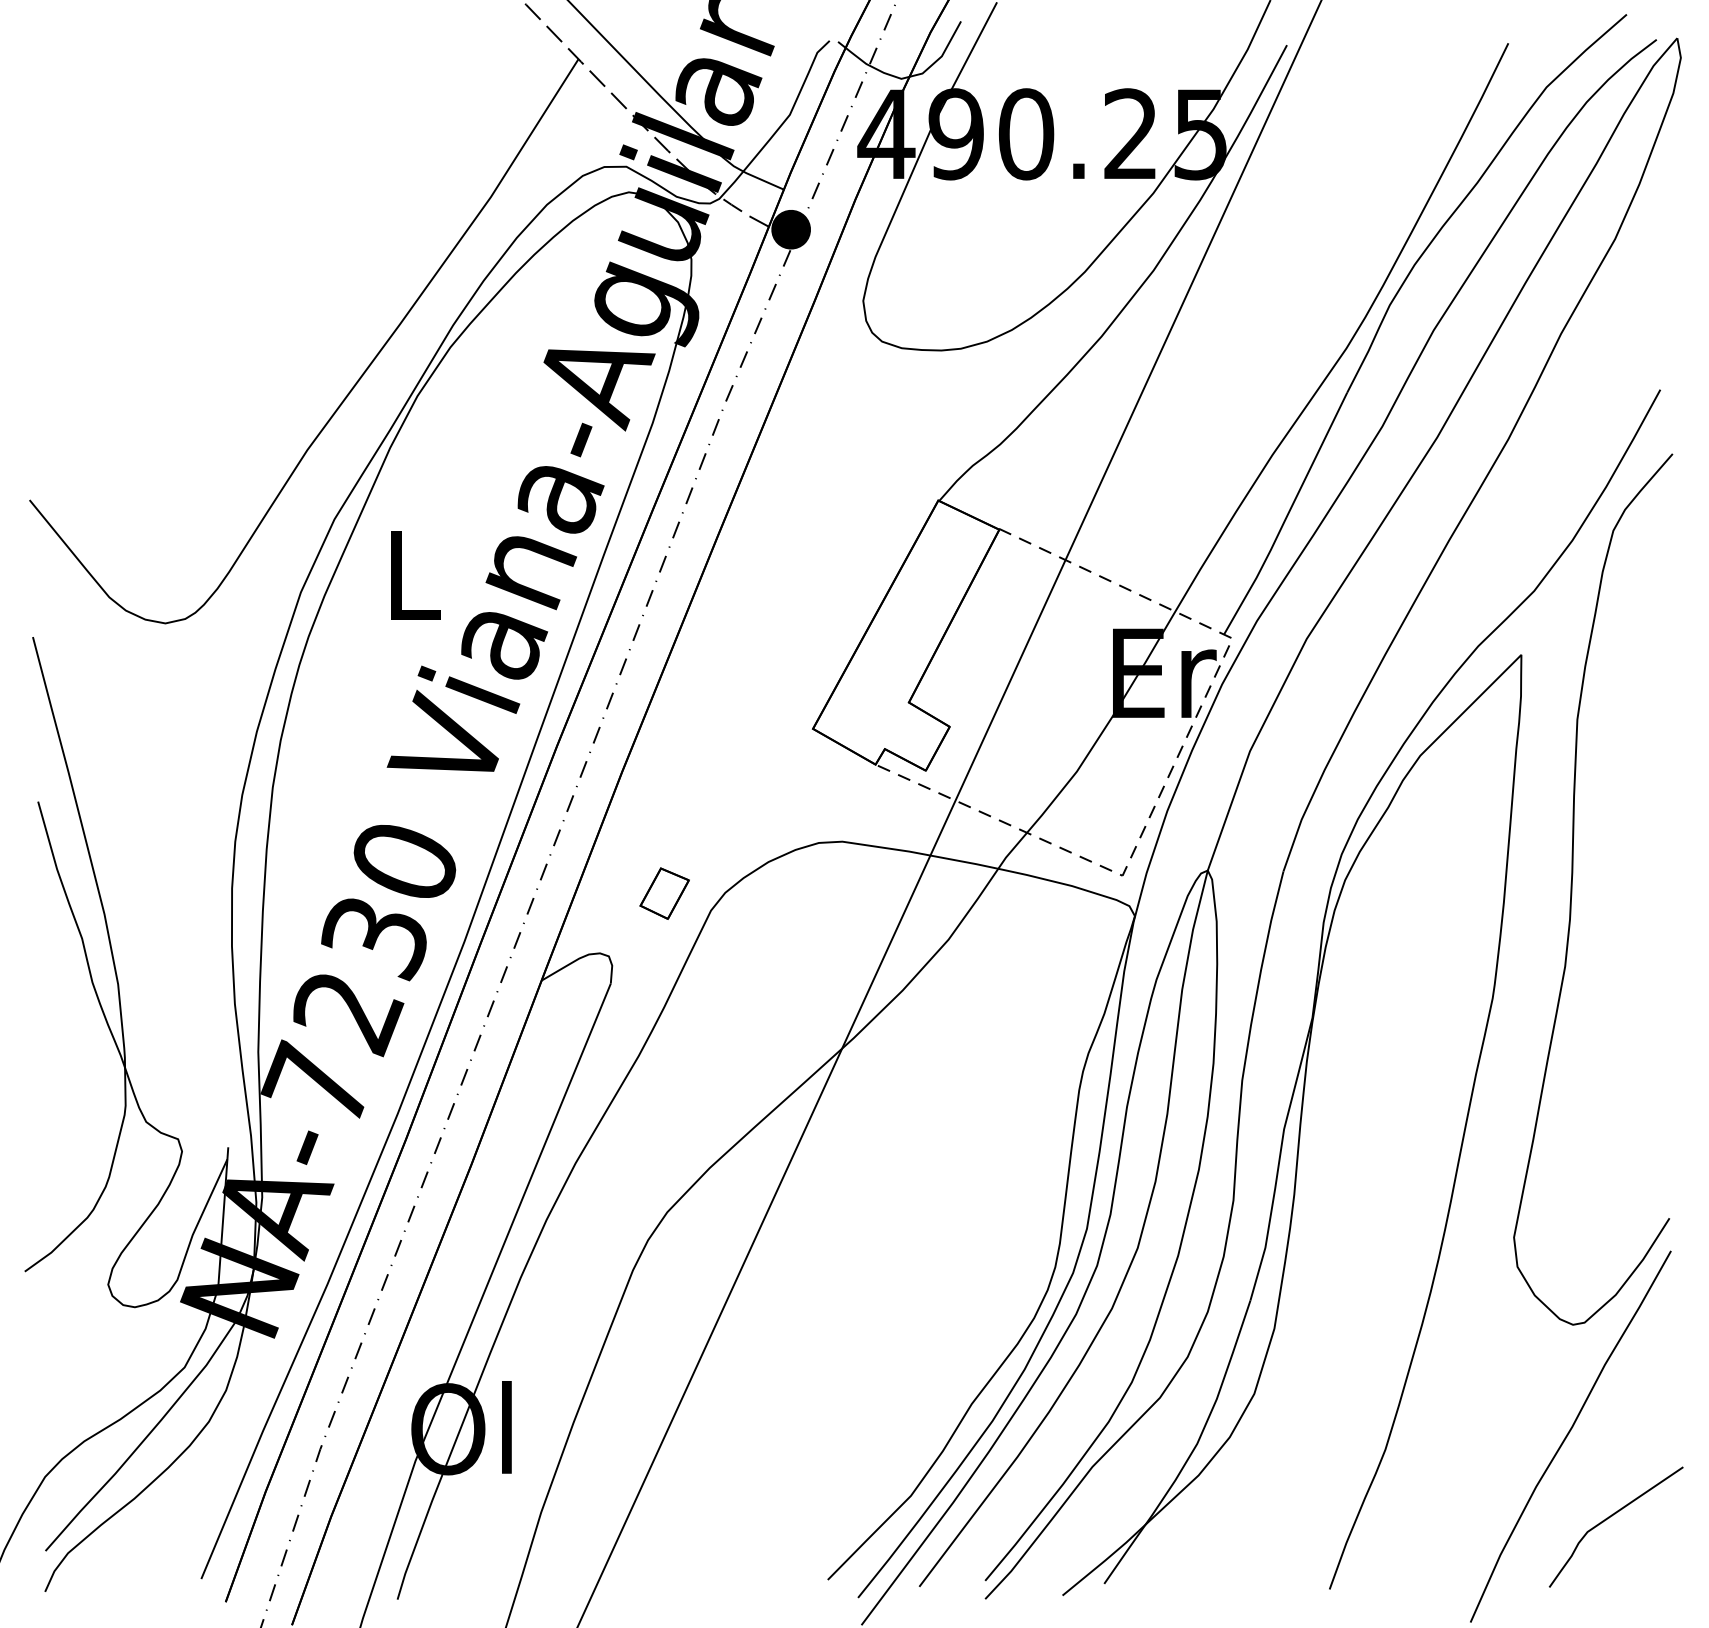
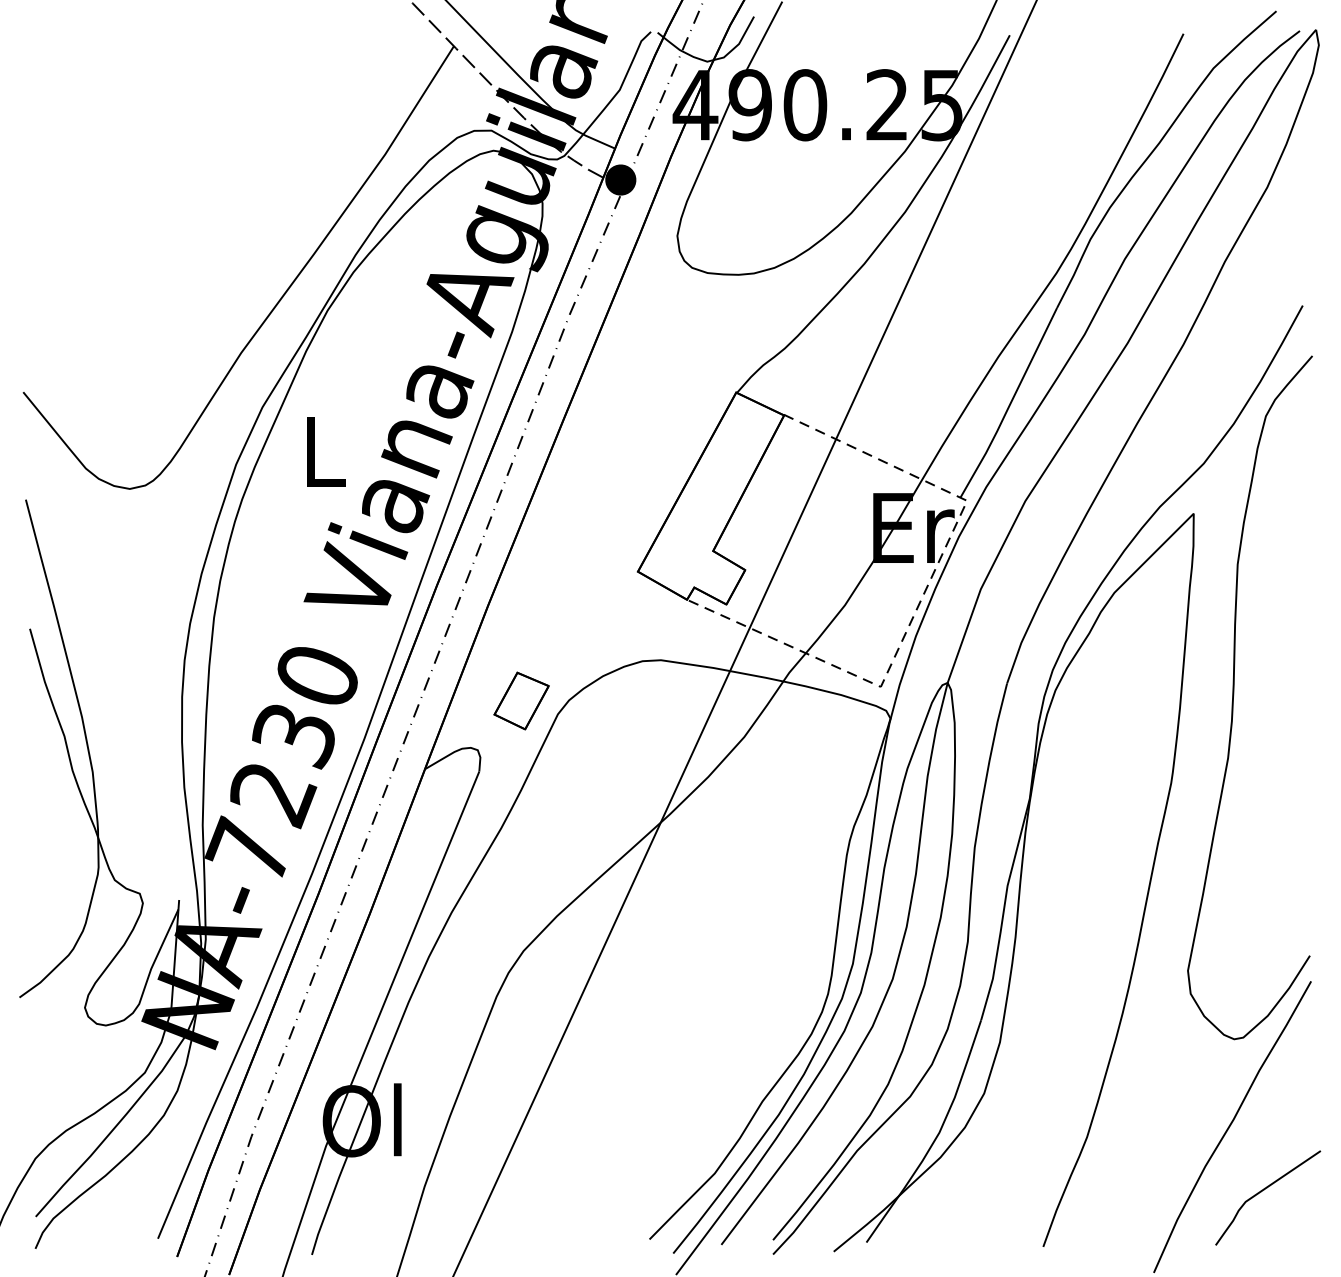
part: (664, 893) -> (521, 700), size x1.43

